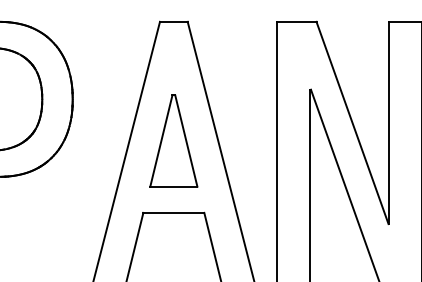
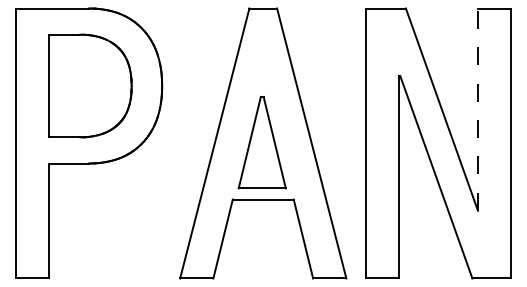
line: (389, 122) -> (478, 109), solid -> dashed
part: (173, 140) -> (261, 142), moved

